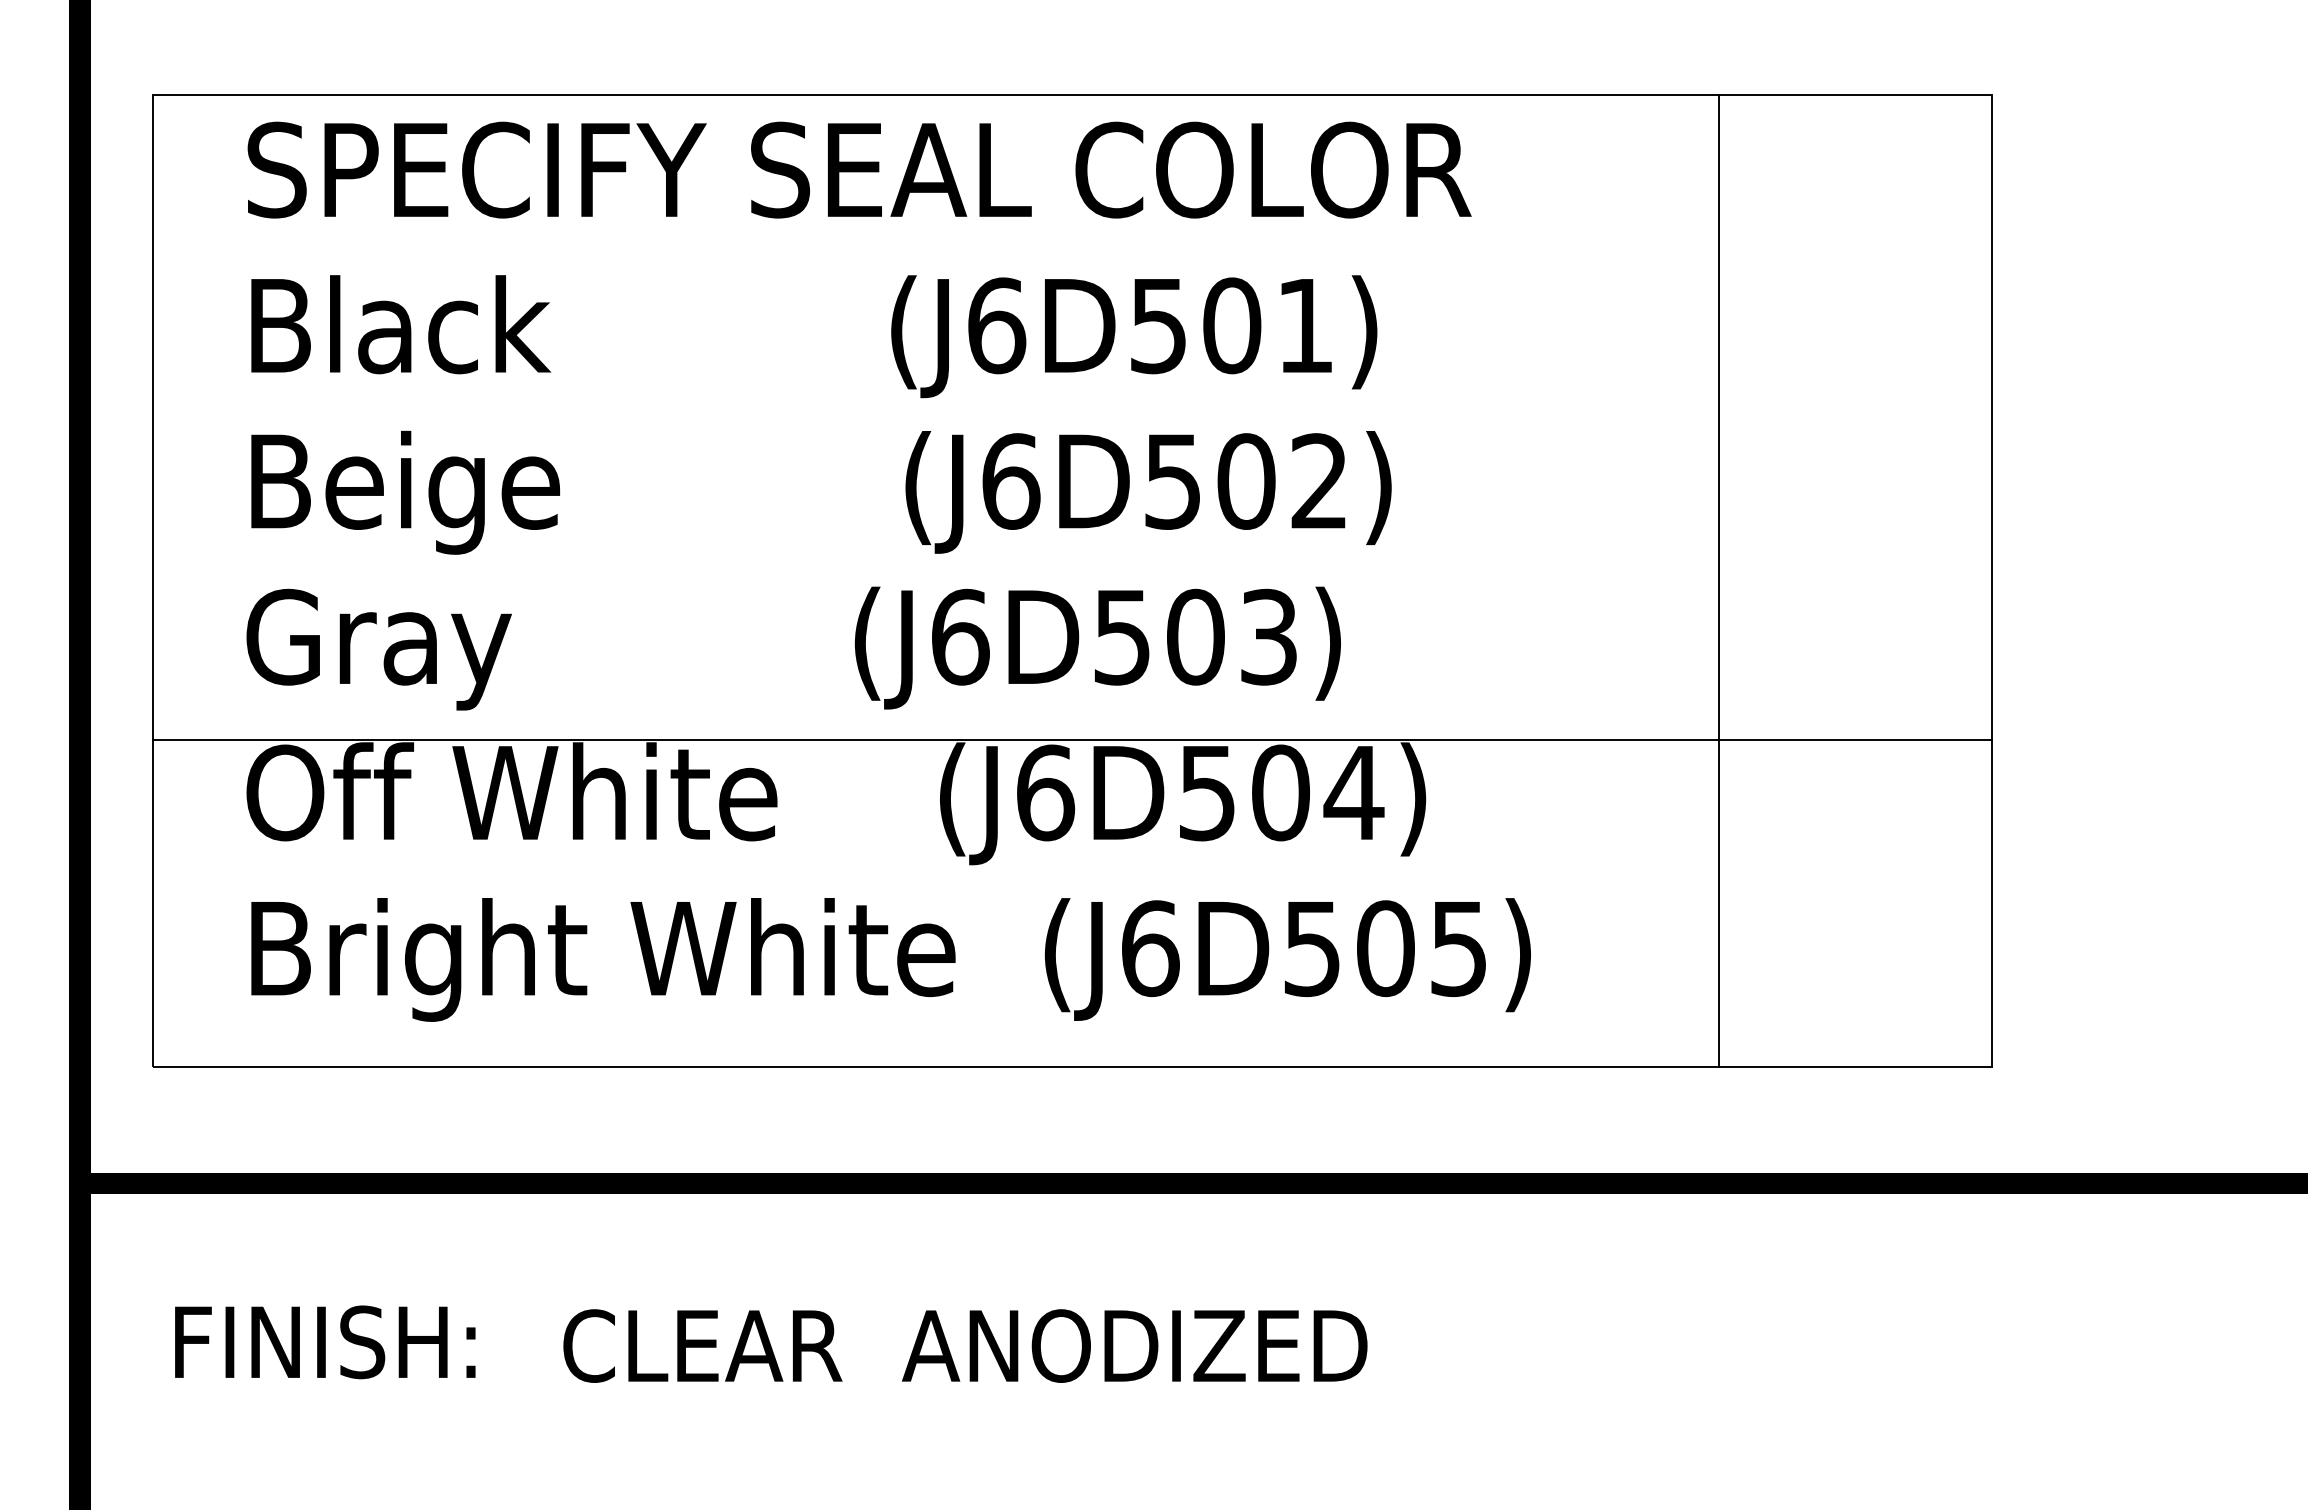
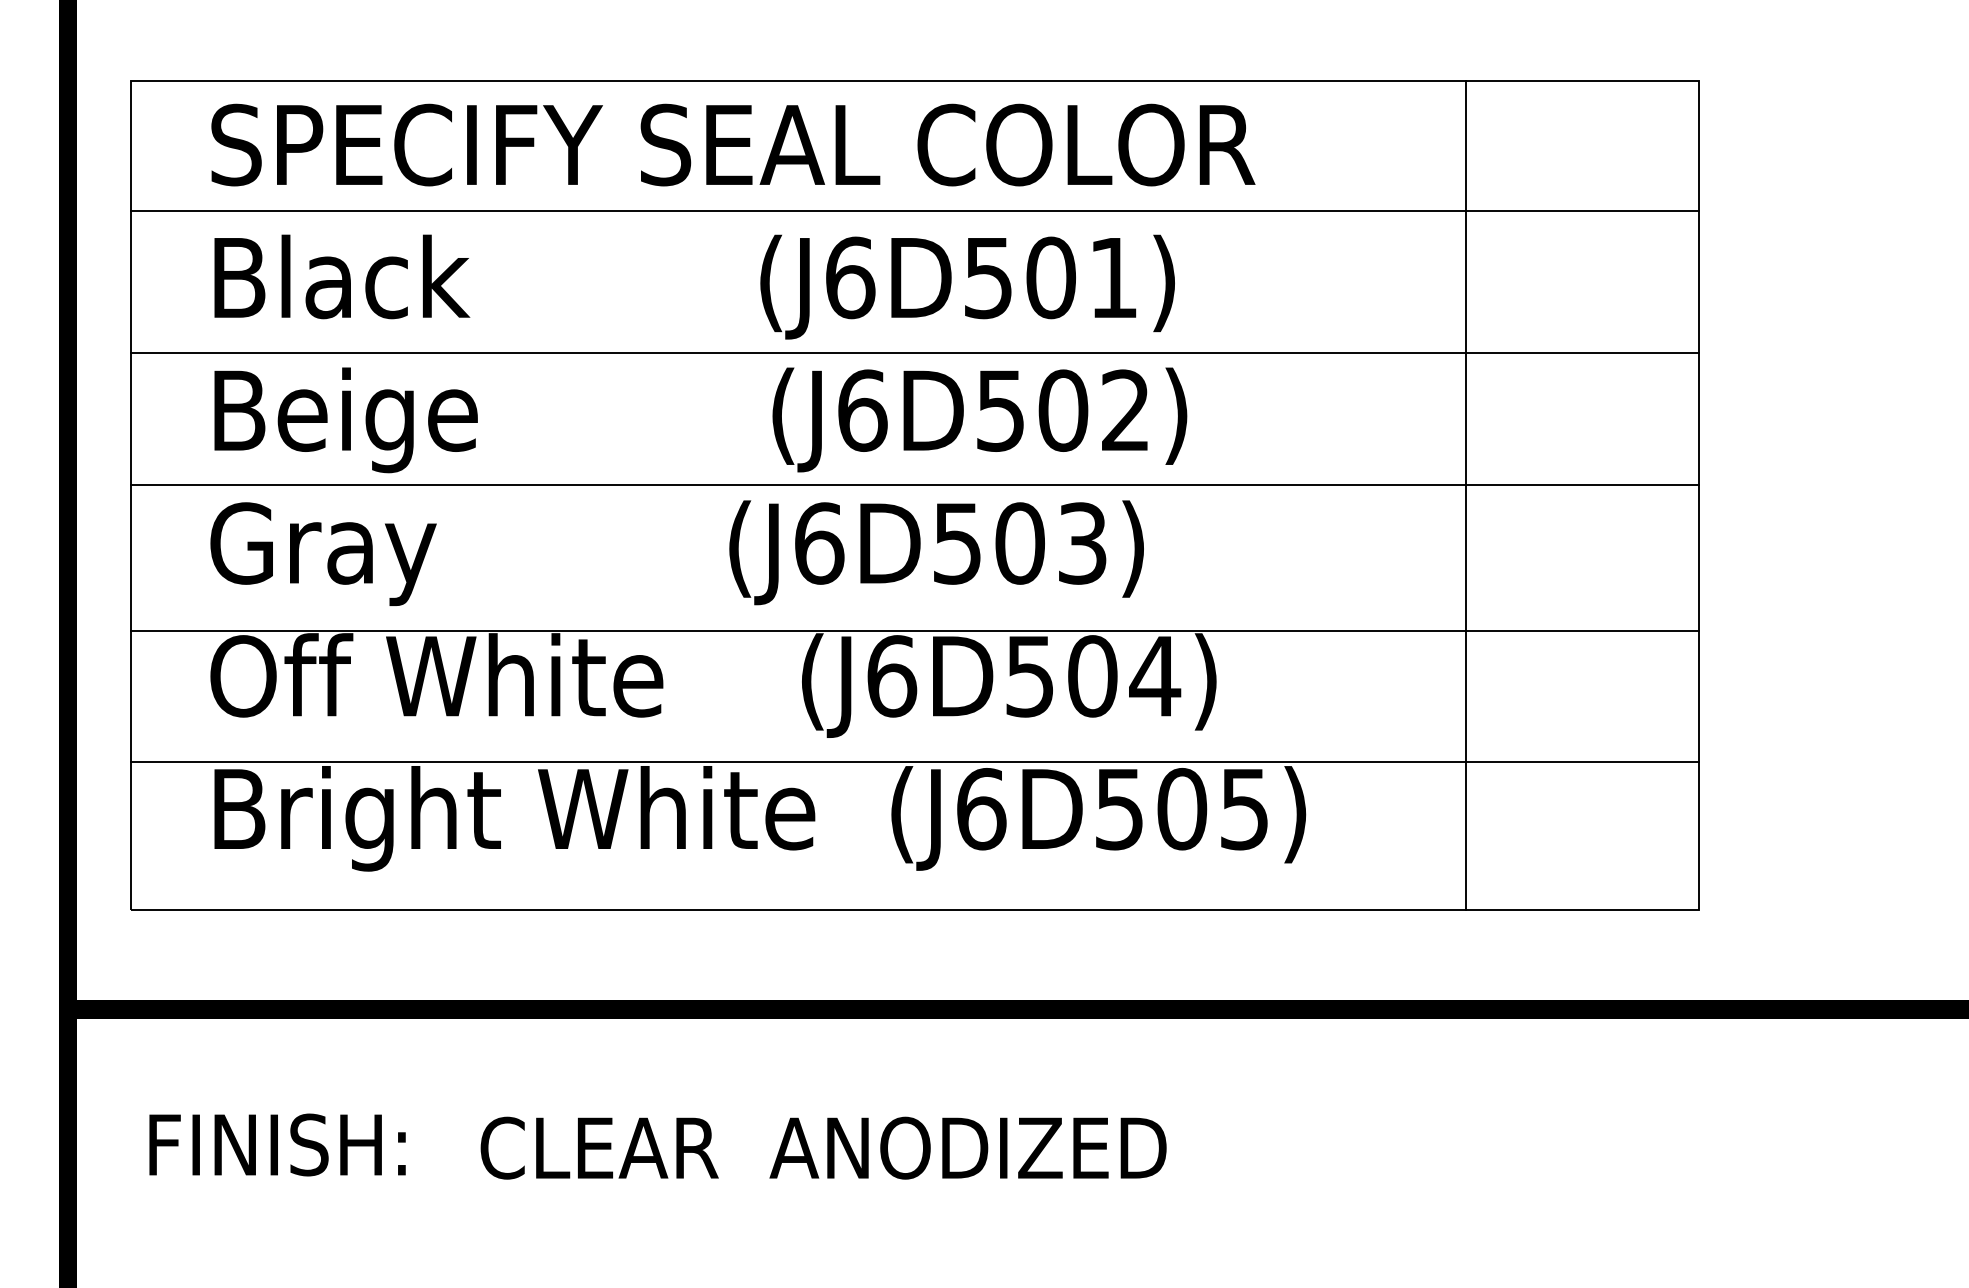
line: (1071, 247) -> (914, 211), added
line: (1071, 413) -> (914, 352), added
line: (1071, 569) -> (914, 485), added
line: (1071, 892) -> (914, 761), added

